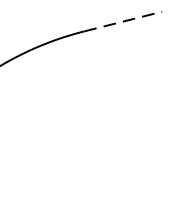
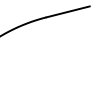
line: (123, 20) -> (68, 11), dashed -> solid

